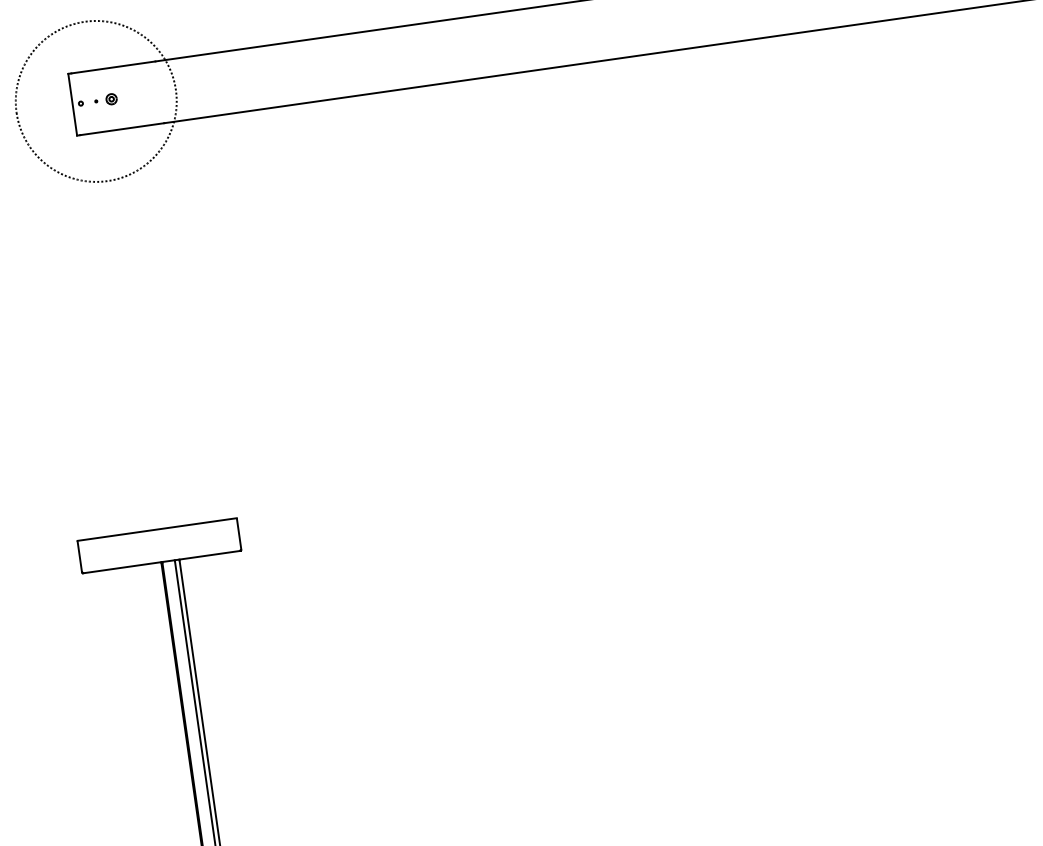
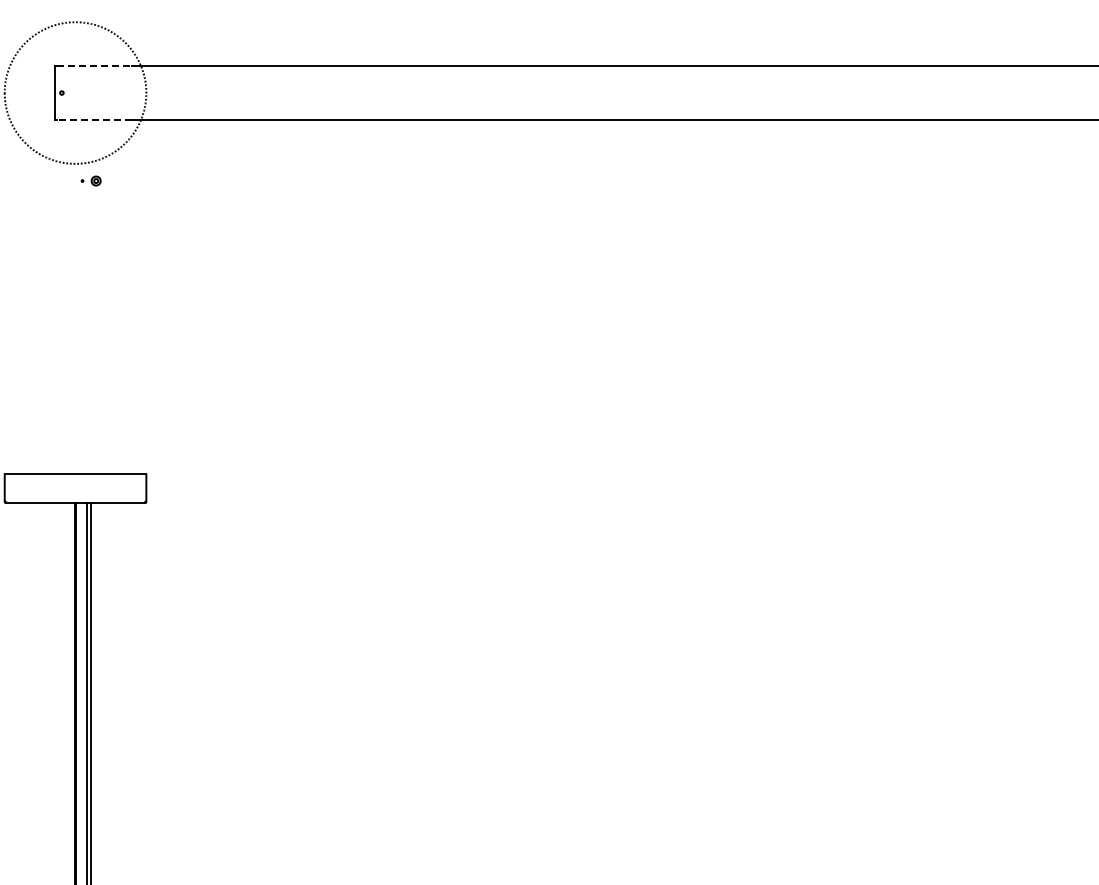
line: (114, 67) -> (95, 65), solid -> dashed
part: (105, 99) -> (90, 180), moved
line: (121, 129) -> (94, 120), solid -> dashed

